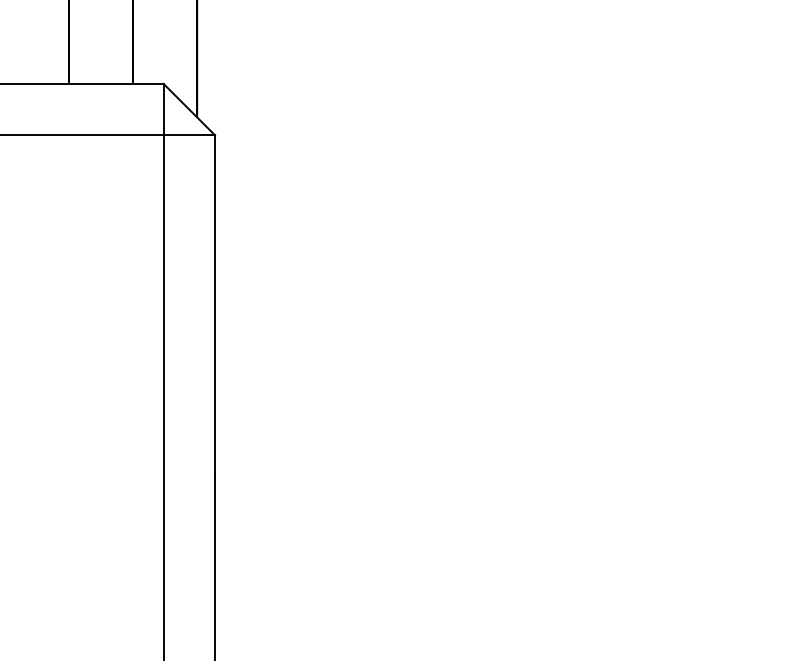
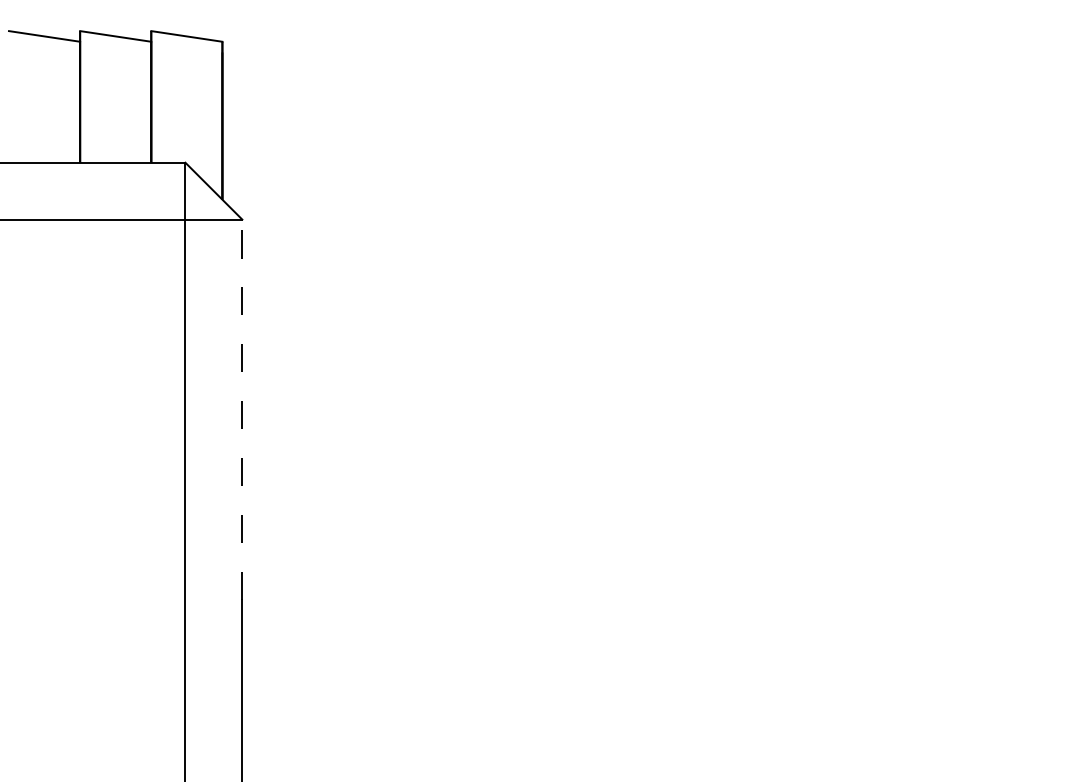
line: (215, 306) -> (242, 409), solid -> dashed

